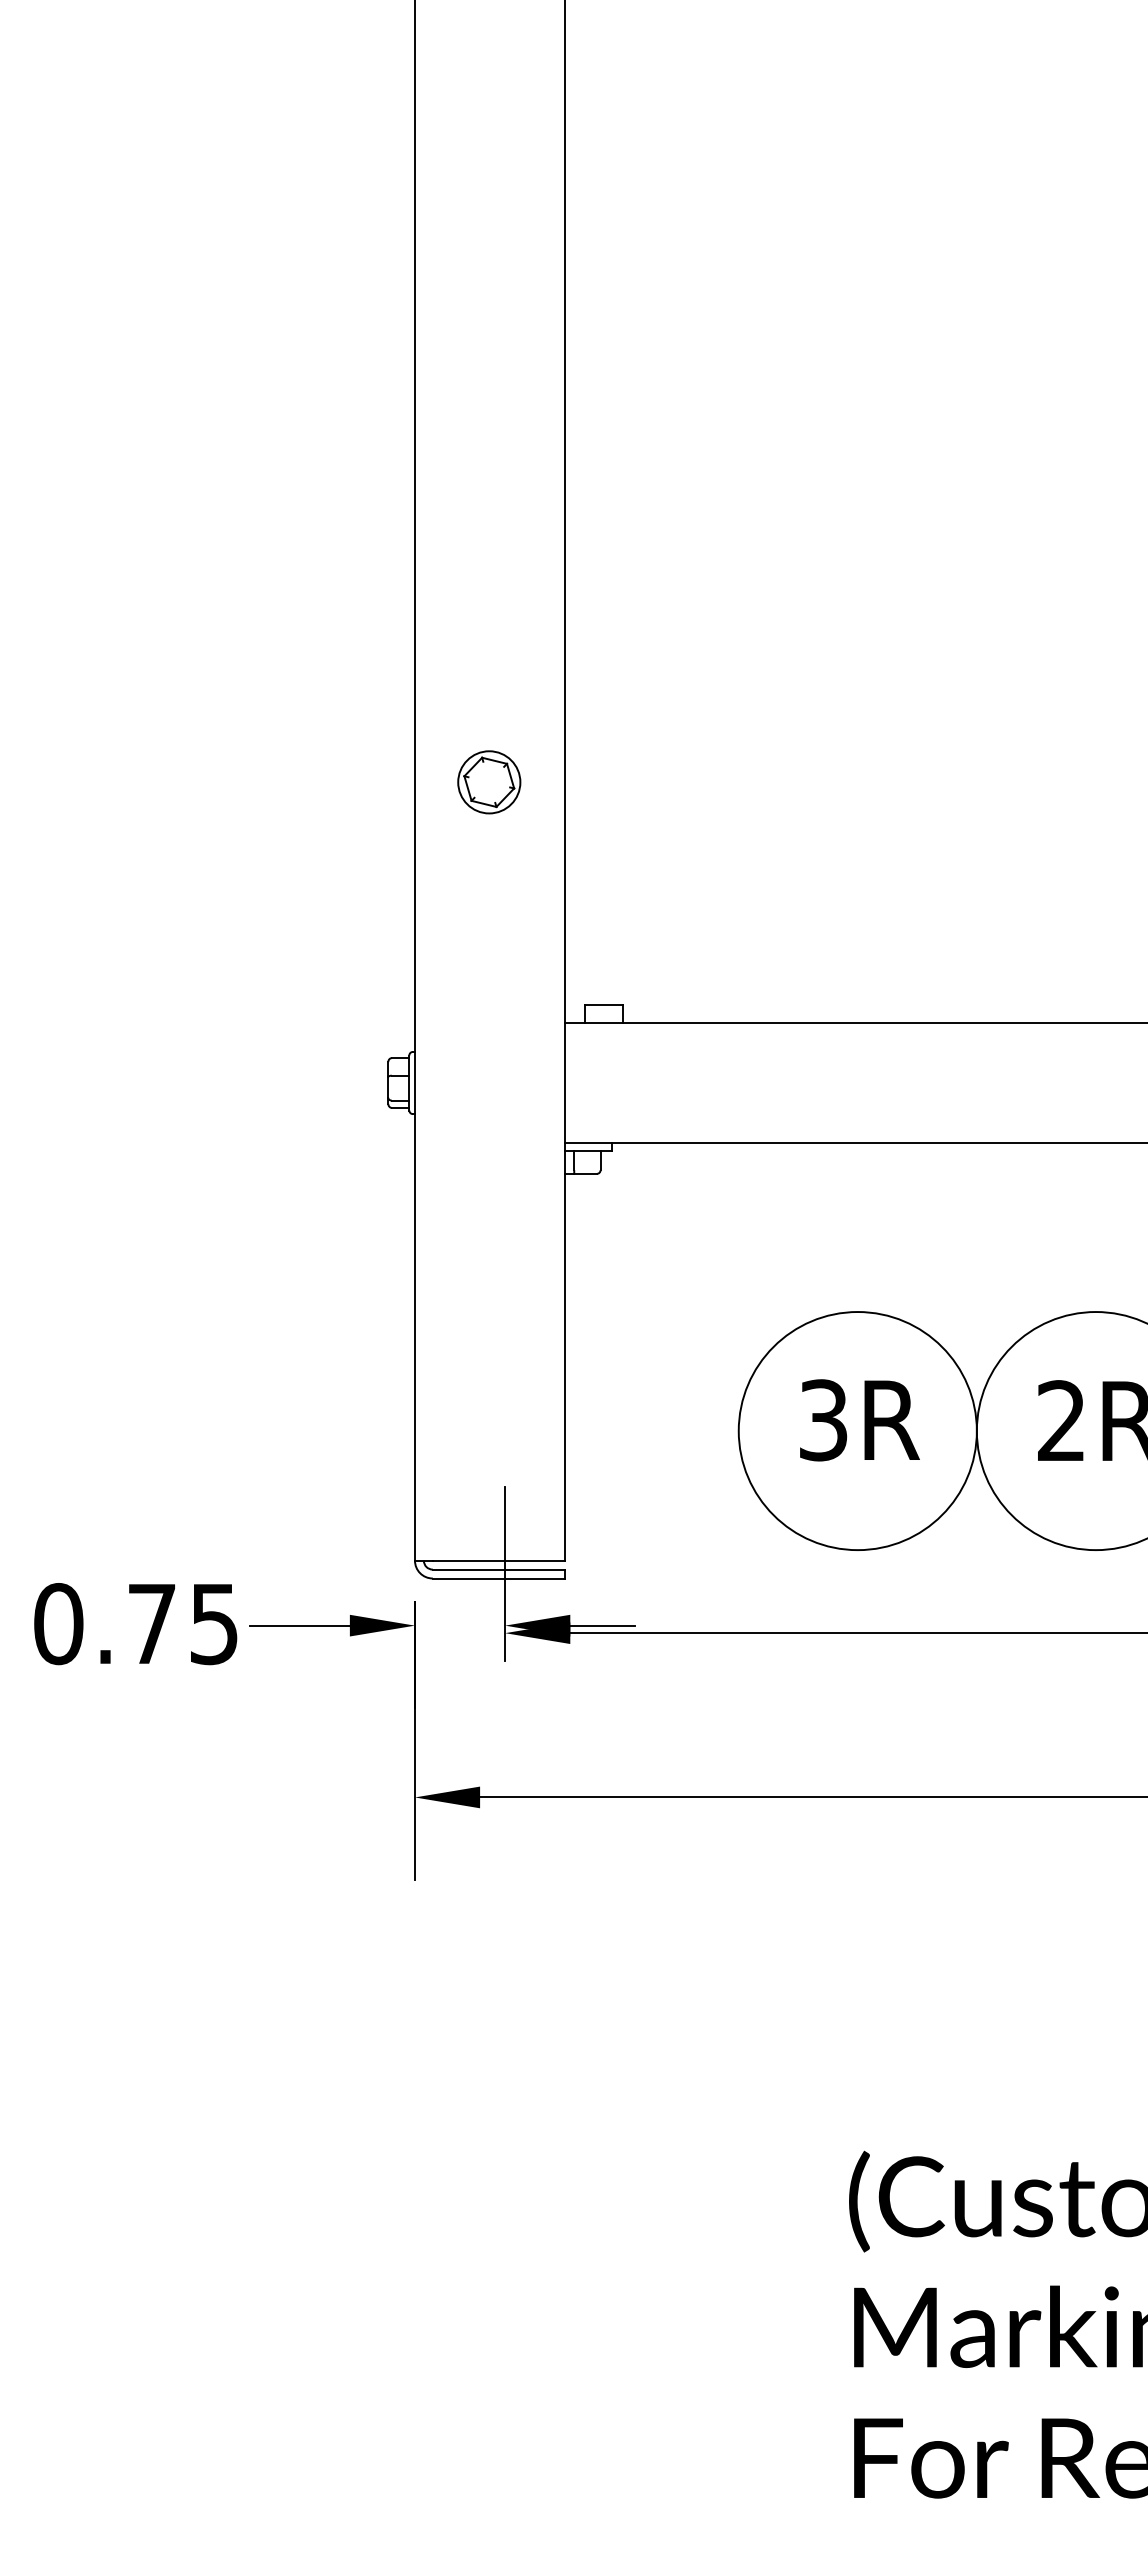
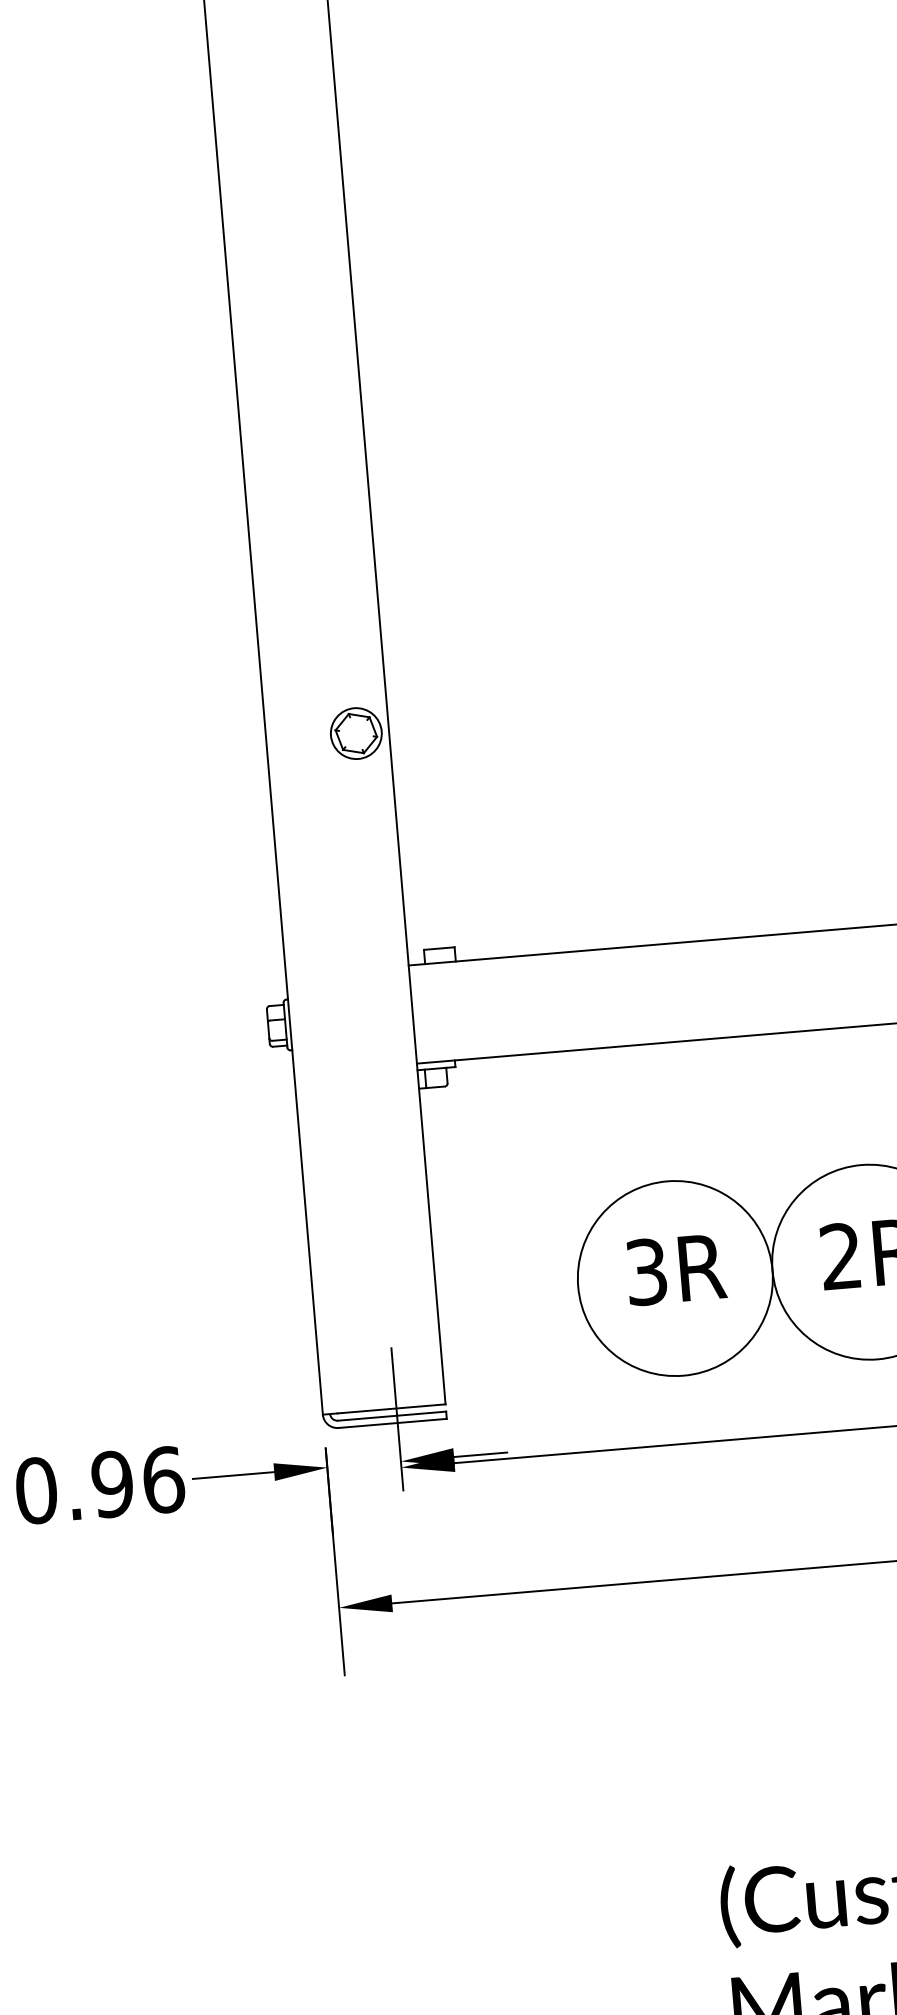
part: (489, 782) -> (356, 733), moved
text: (183, 1624) -> (138, 1482), 0.75 -> 0.96

